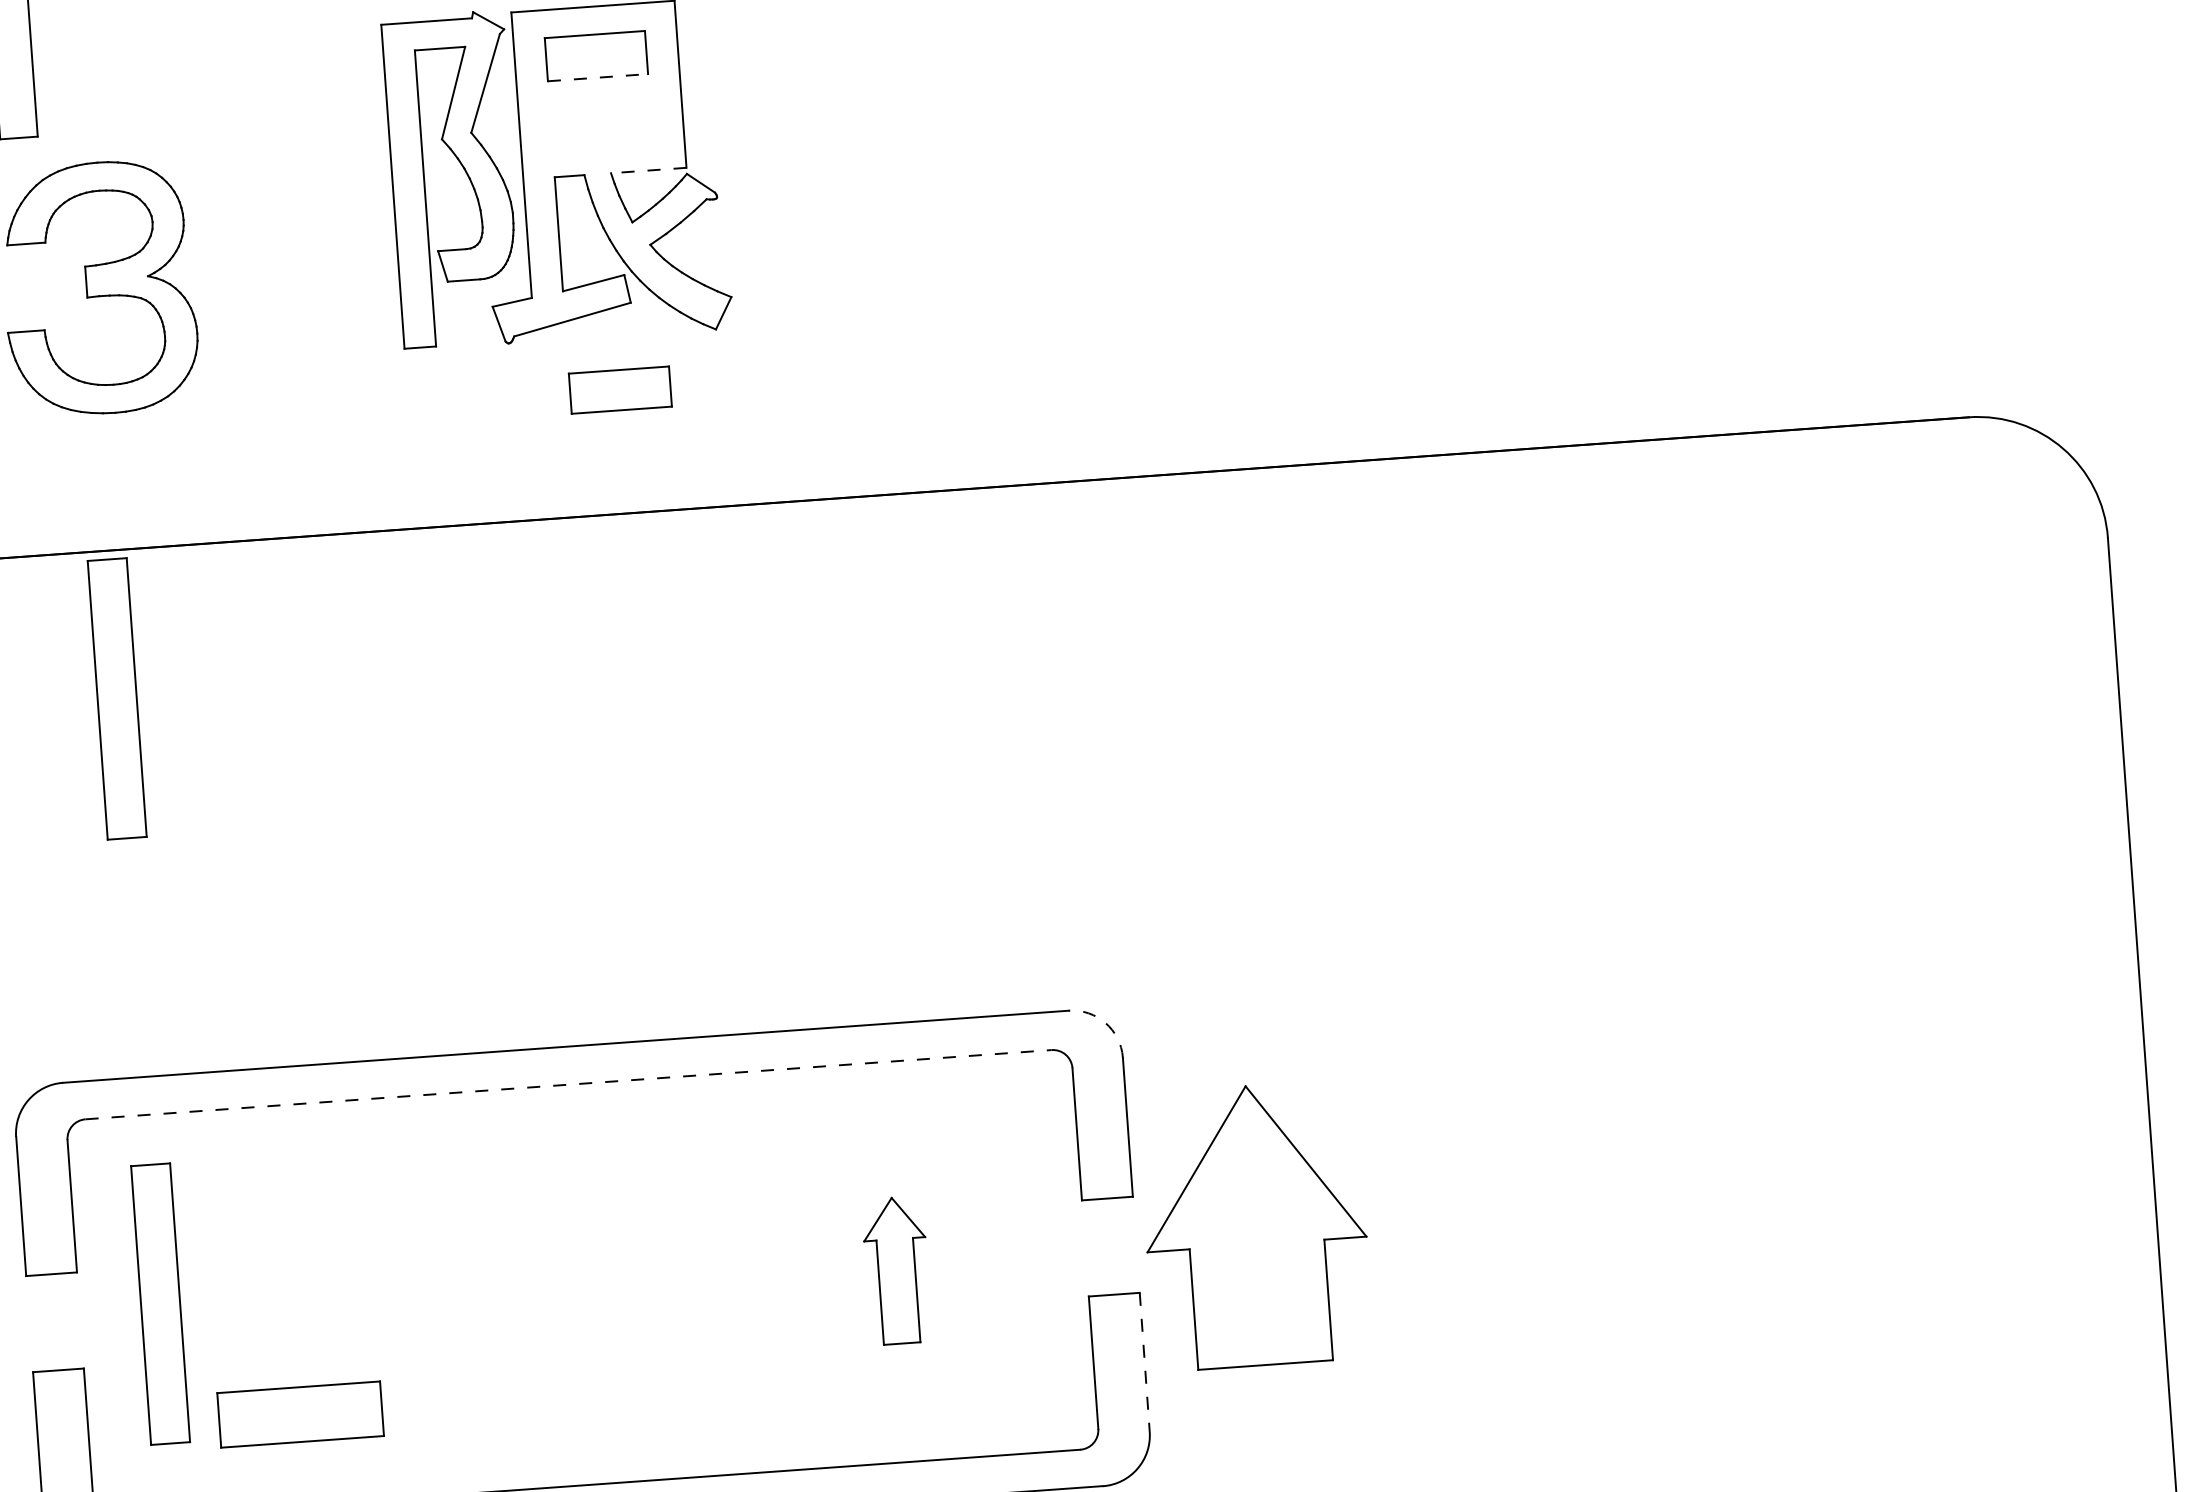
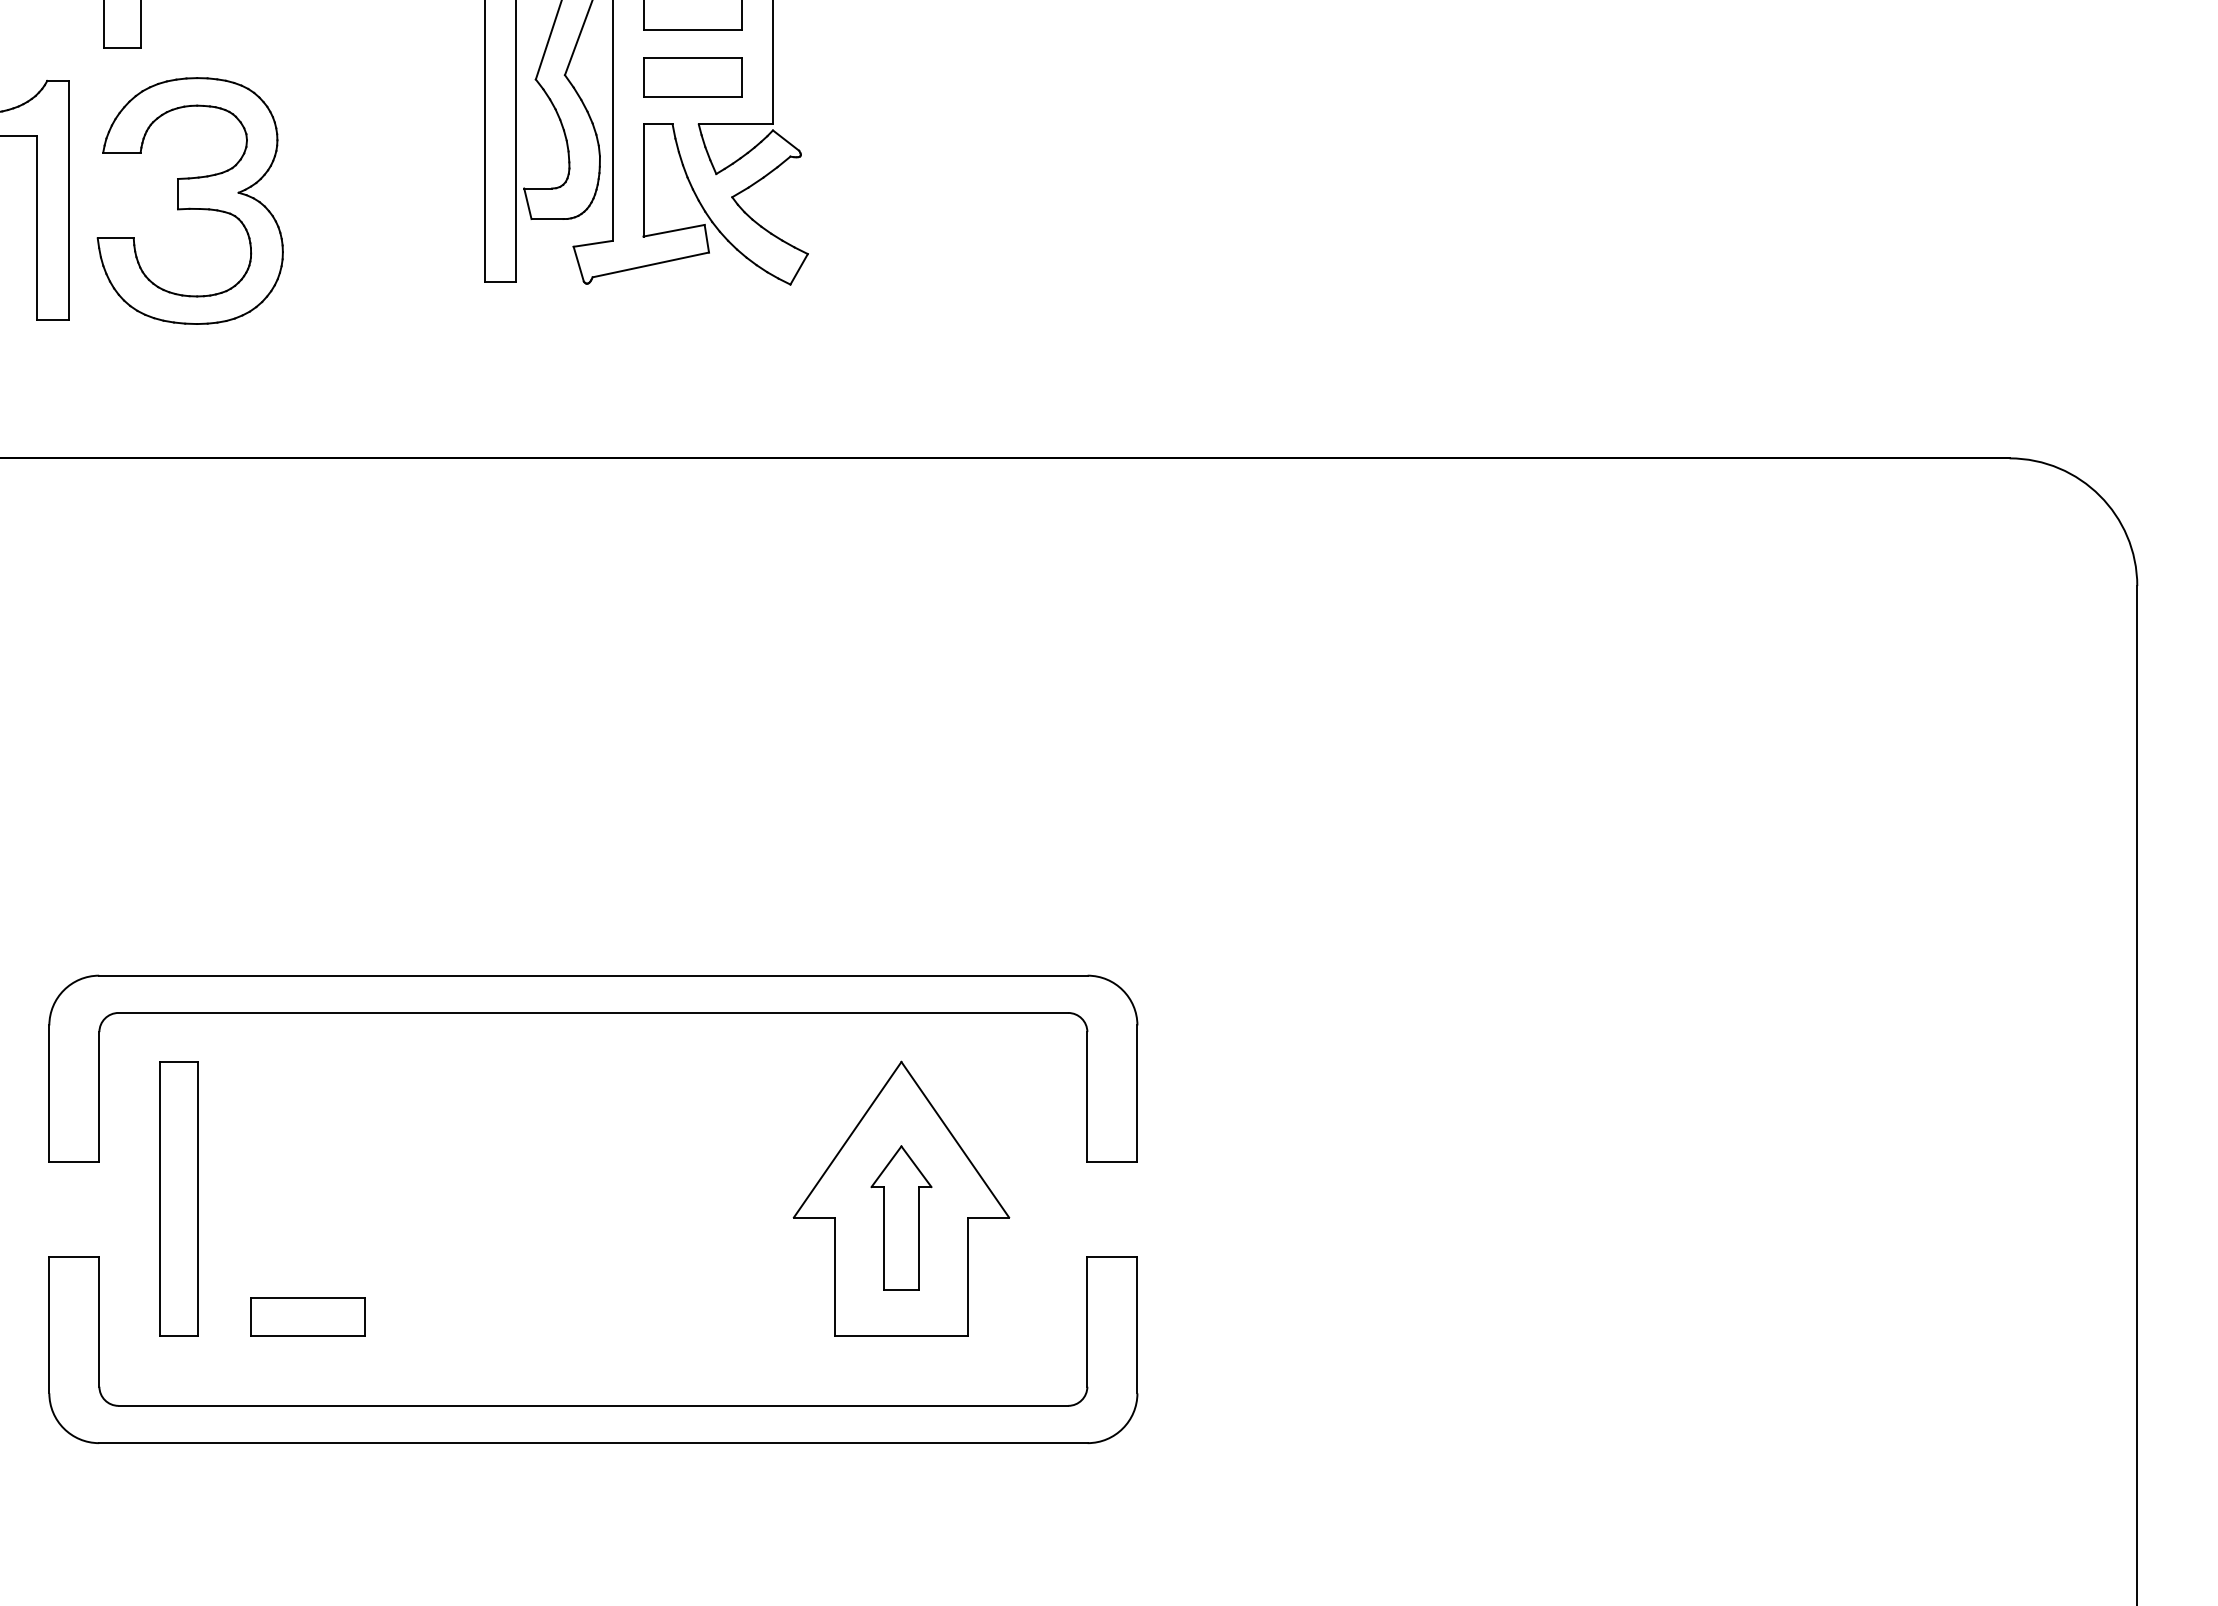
line: (598, 78) -> (693, 30), dashed -> solid
line: (648, 170) -> (735, 124), dashed -> solid
part: (620, 390) -> (692, 77), moved
part: (116, 698) -> (178, 603), removed
arc: (1105, 1023) -> (1122, 990), dashed -> solid
line: (568, 1084) -> (593, 1012), dashed -> solid
part: (1255, 1225) -> (901, 1198), moved
line: (1144, 1362) -> (1137, 1325), dashed -> solid
part: (299, 1414) -> (307, 1316), size x0.71

